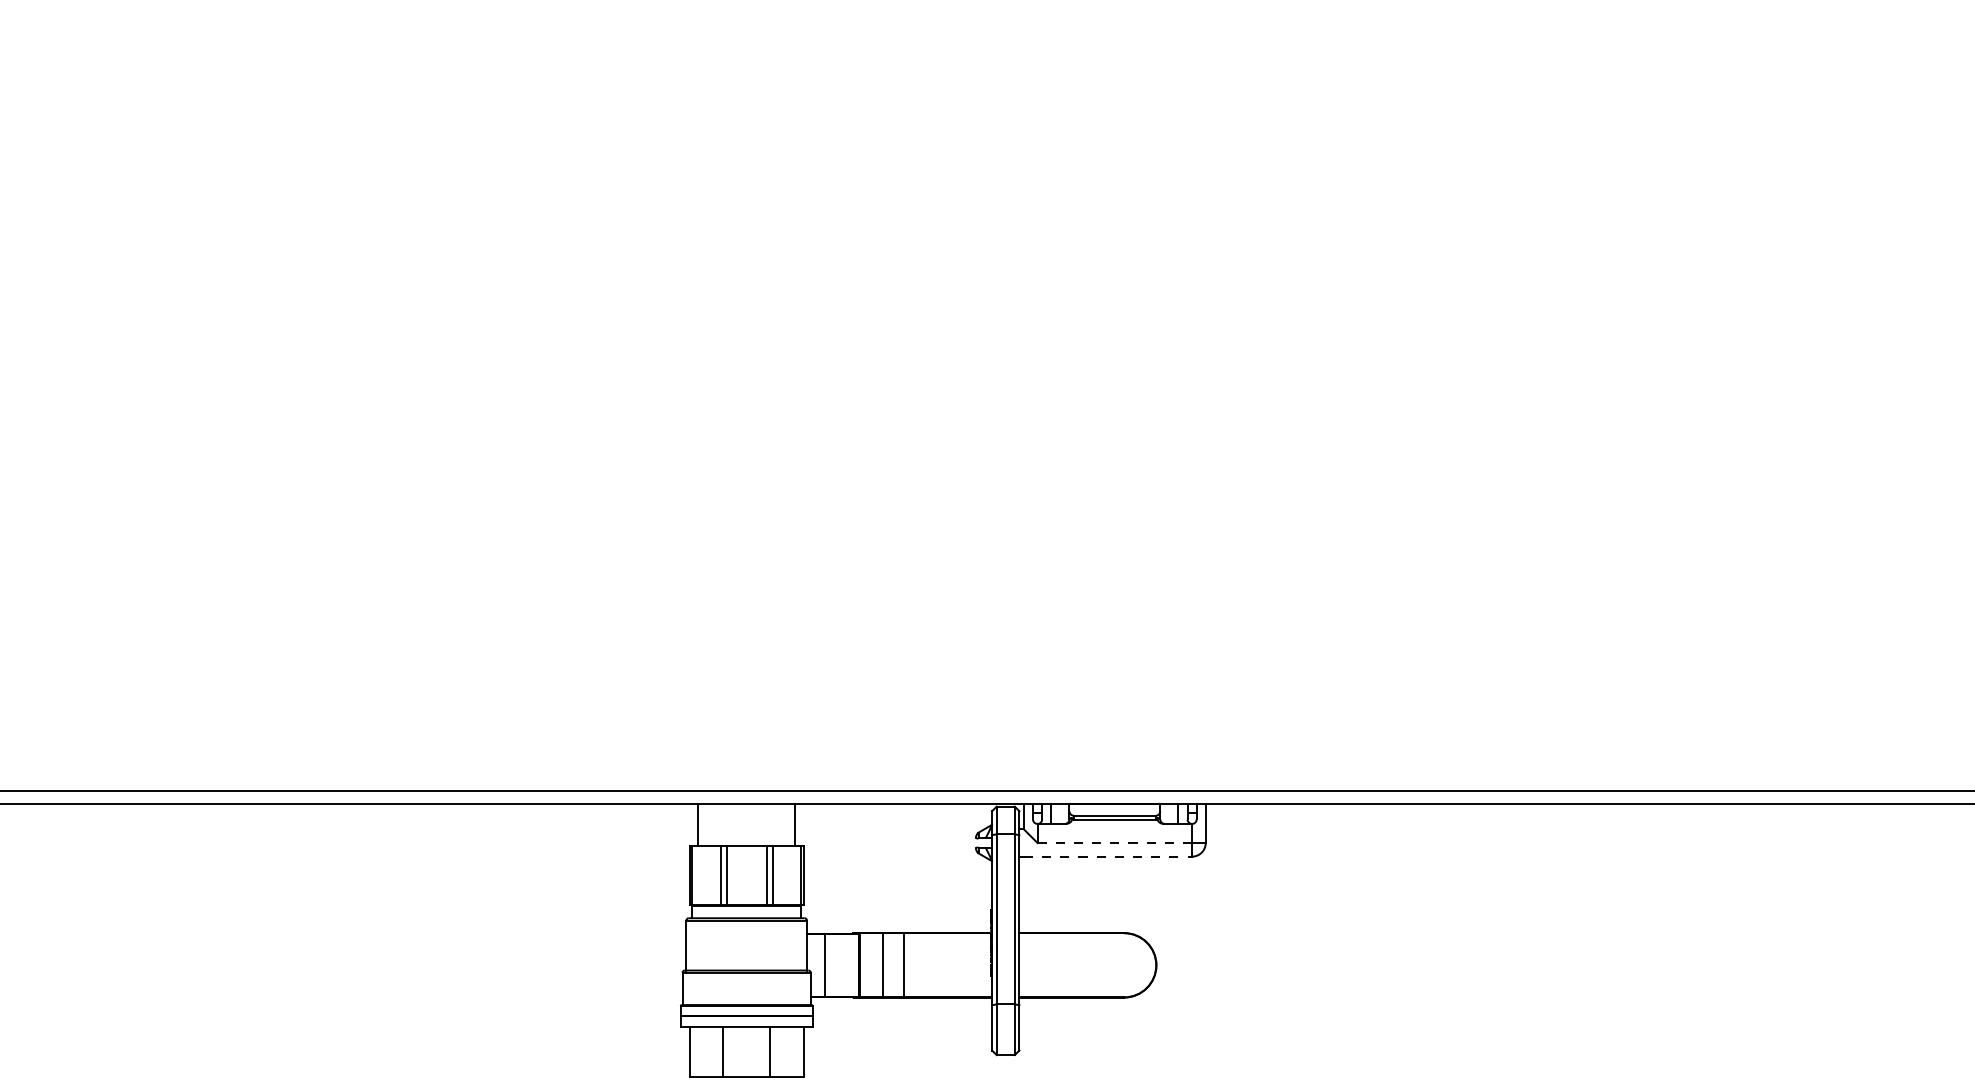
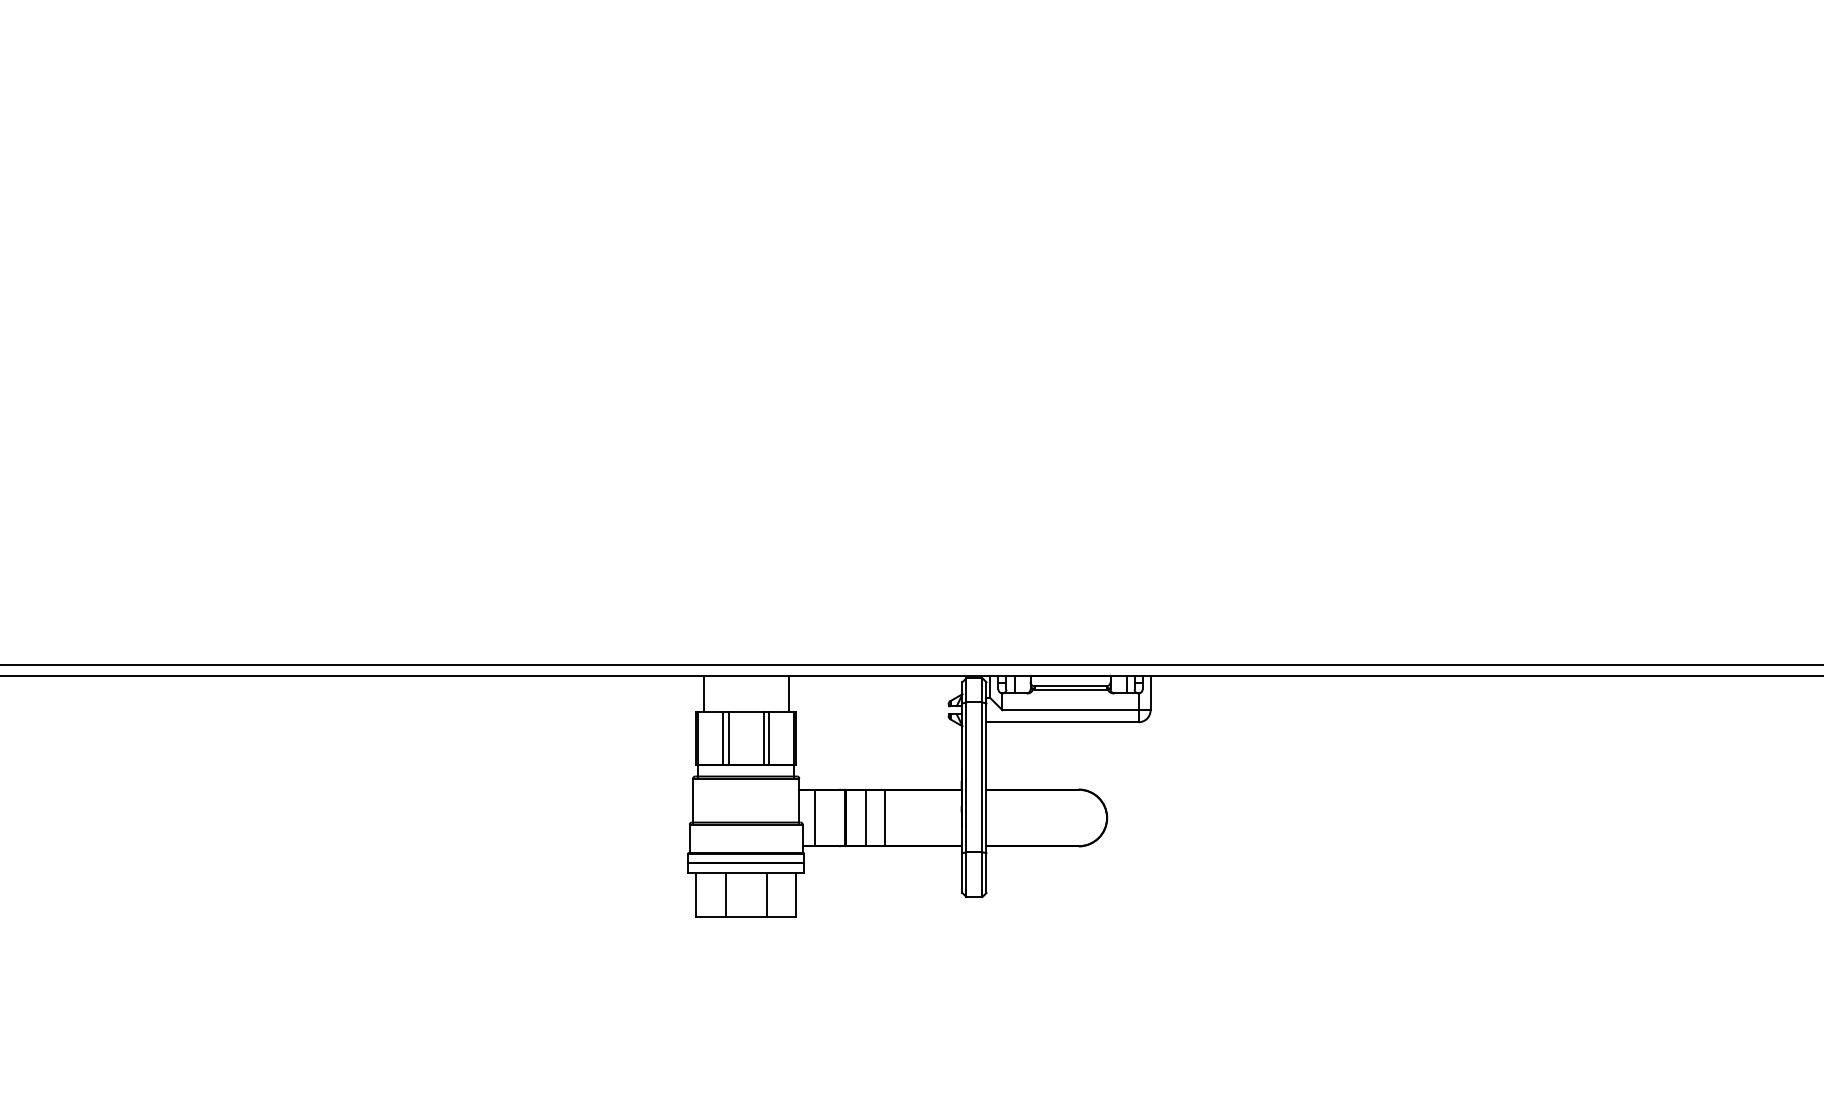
line: (1115, 843) -> (1071, 710), dashed -> solid
line: (1109, 856) -> (1065, 722), dashed -> solid

